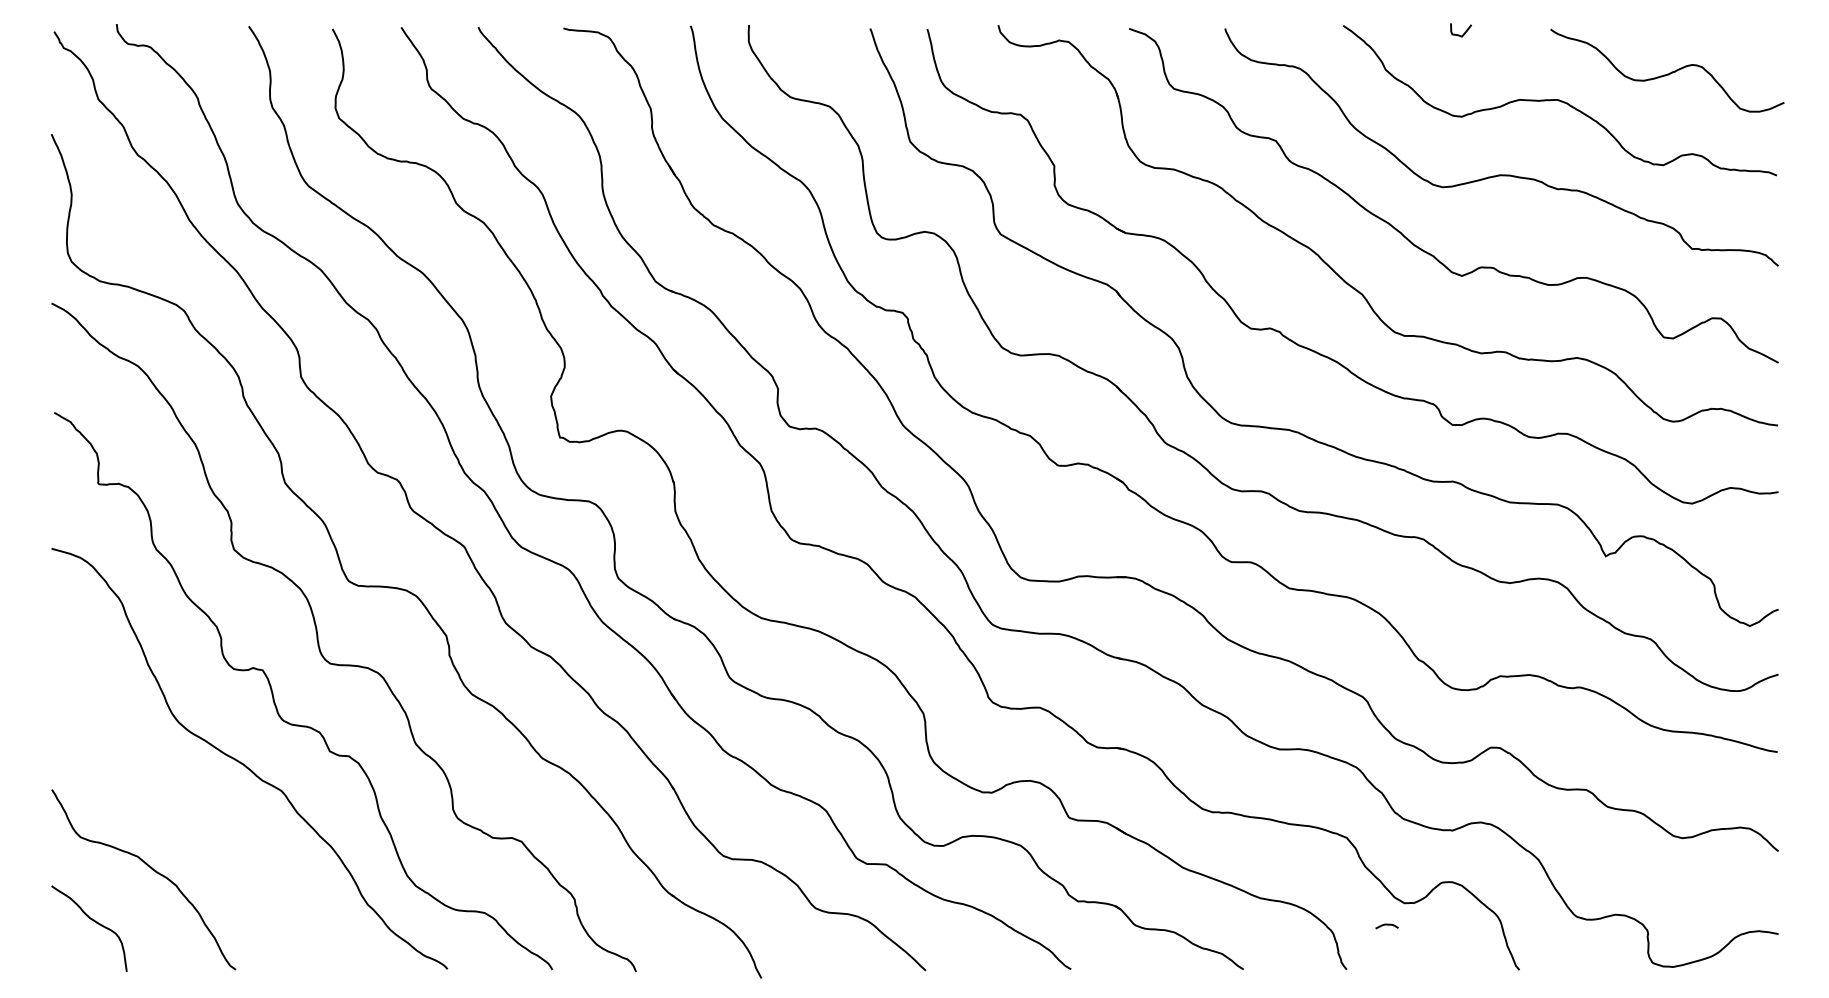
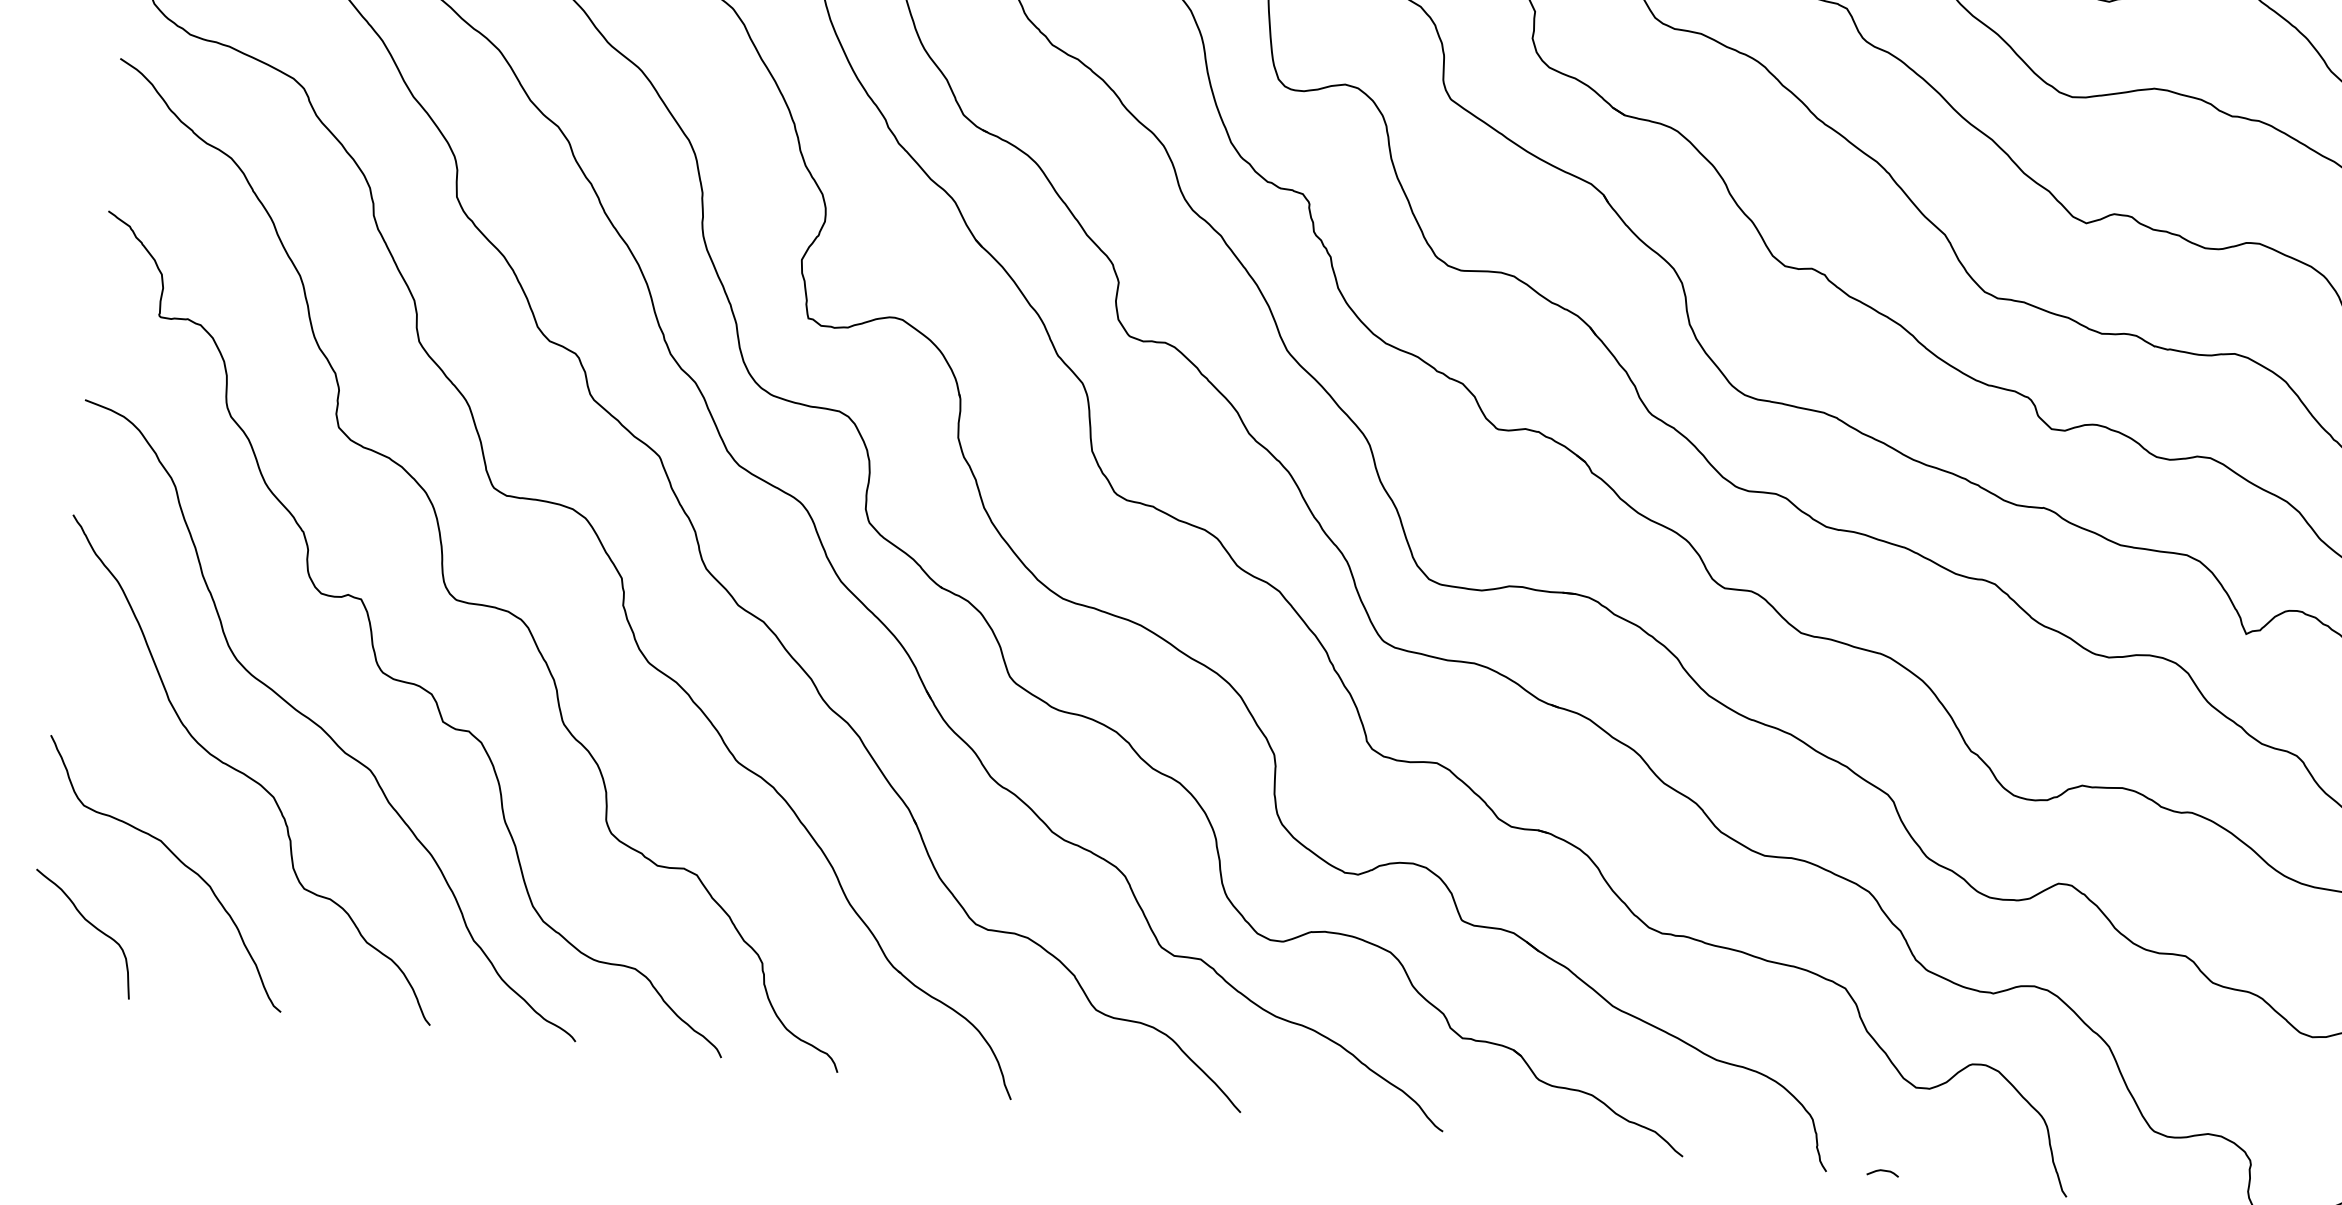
curve: (195, 803) -> (248, 775), added
curve: (1386, 925) -> (1882, 1171), moved

